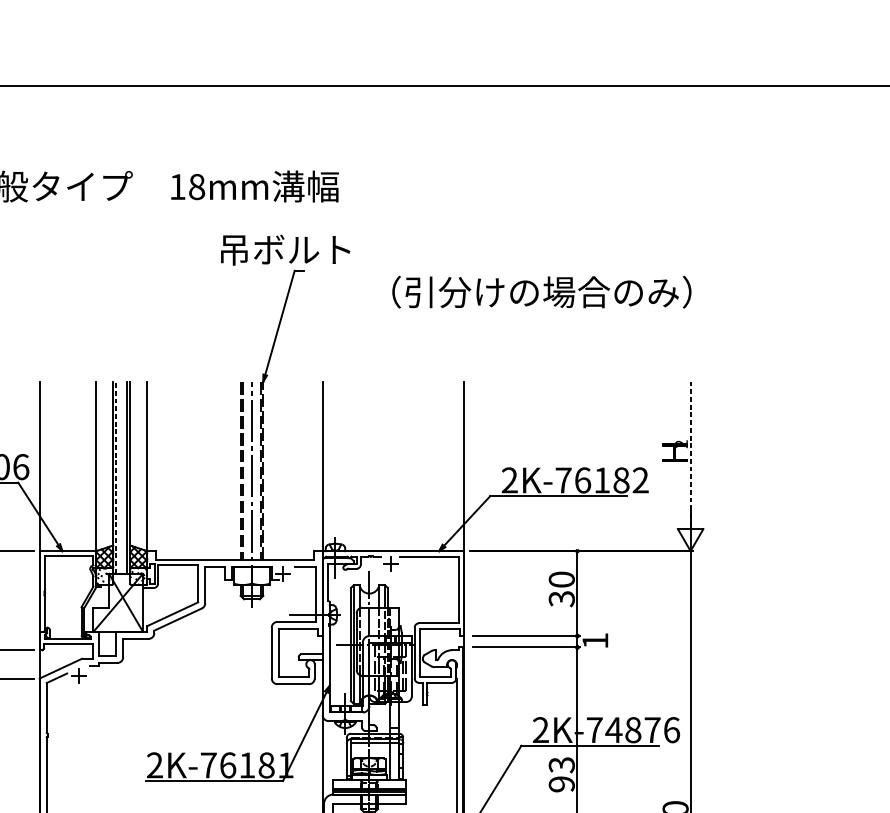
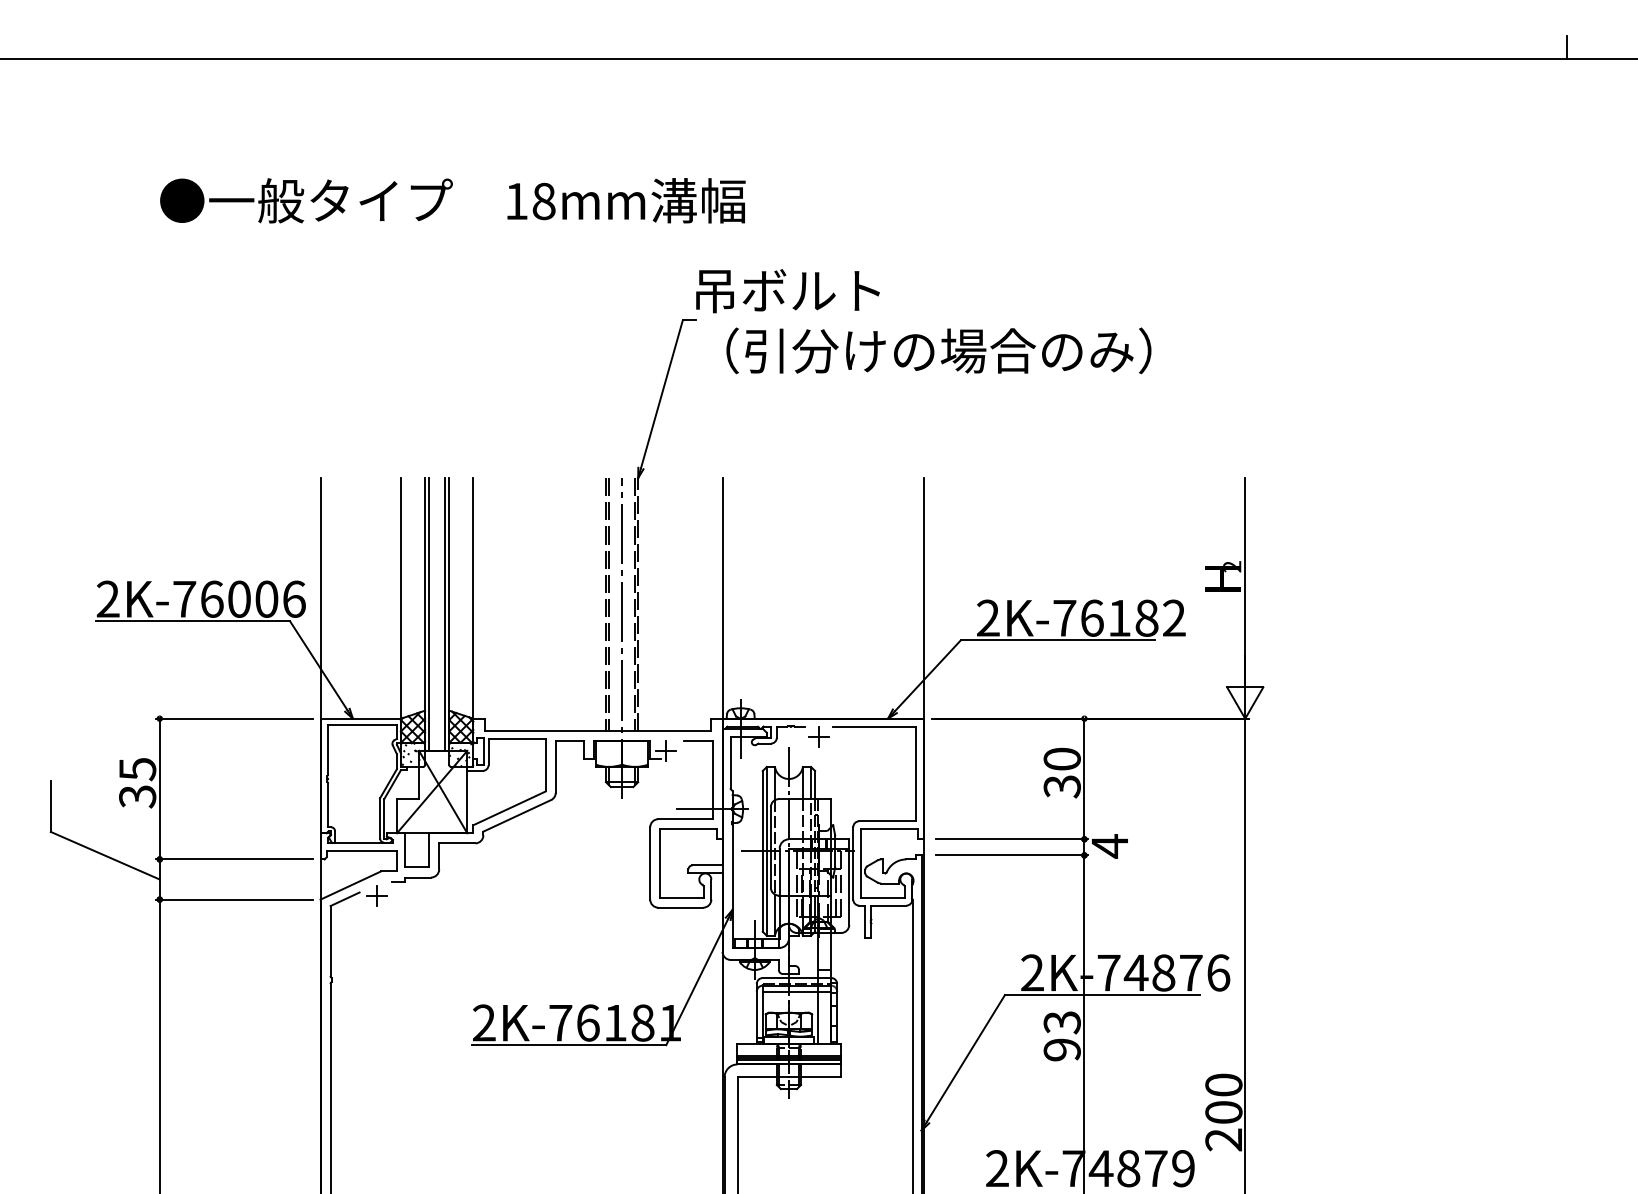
text: (285, 250) -> (787, 291), moved
text: (541, 291) -> (938, 350), moved
line: (690, 453) -> (1245, 579), dashed -> solid
line: (116, 477) -> (429, 614), dashed -> solid
text: (595, 641) -> (1109, 846), 1 -> 4

